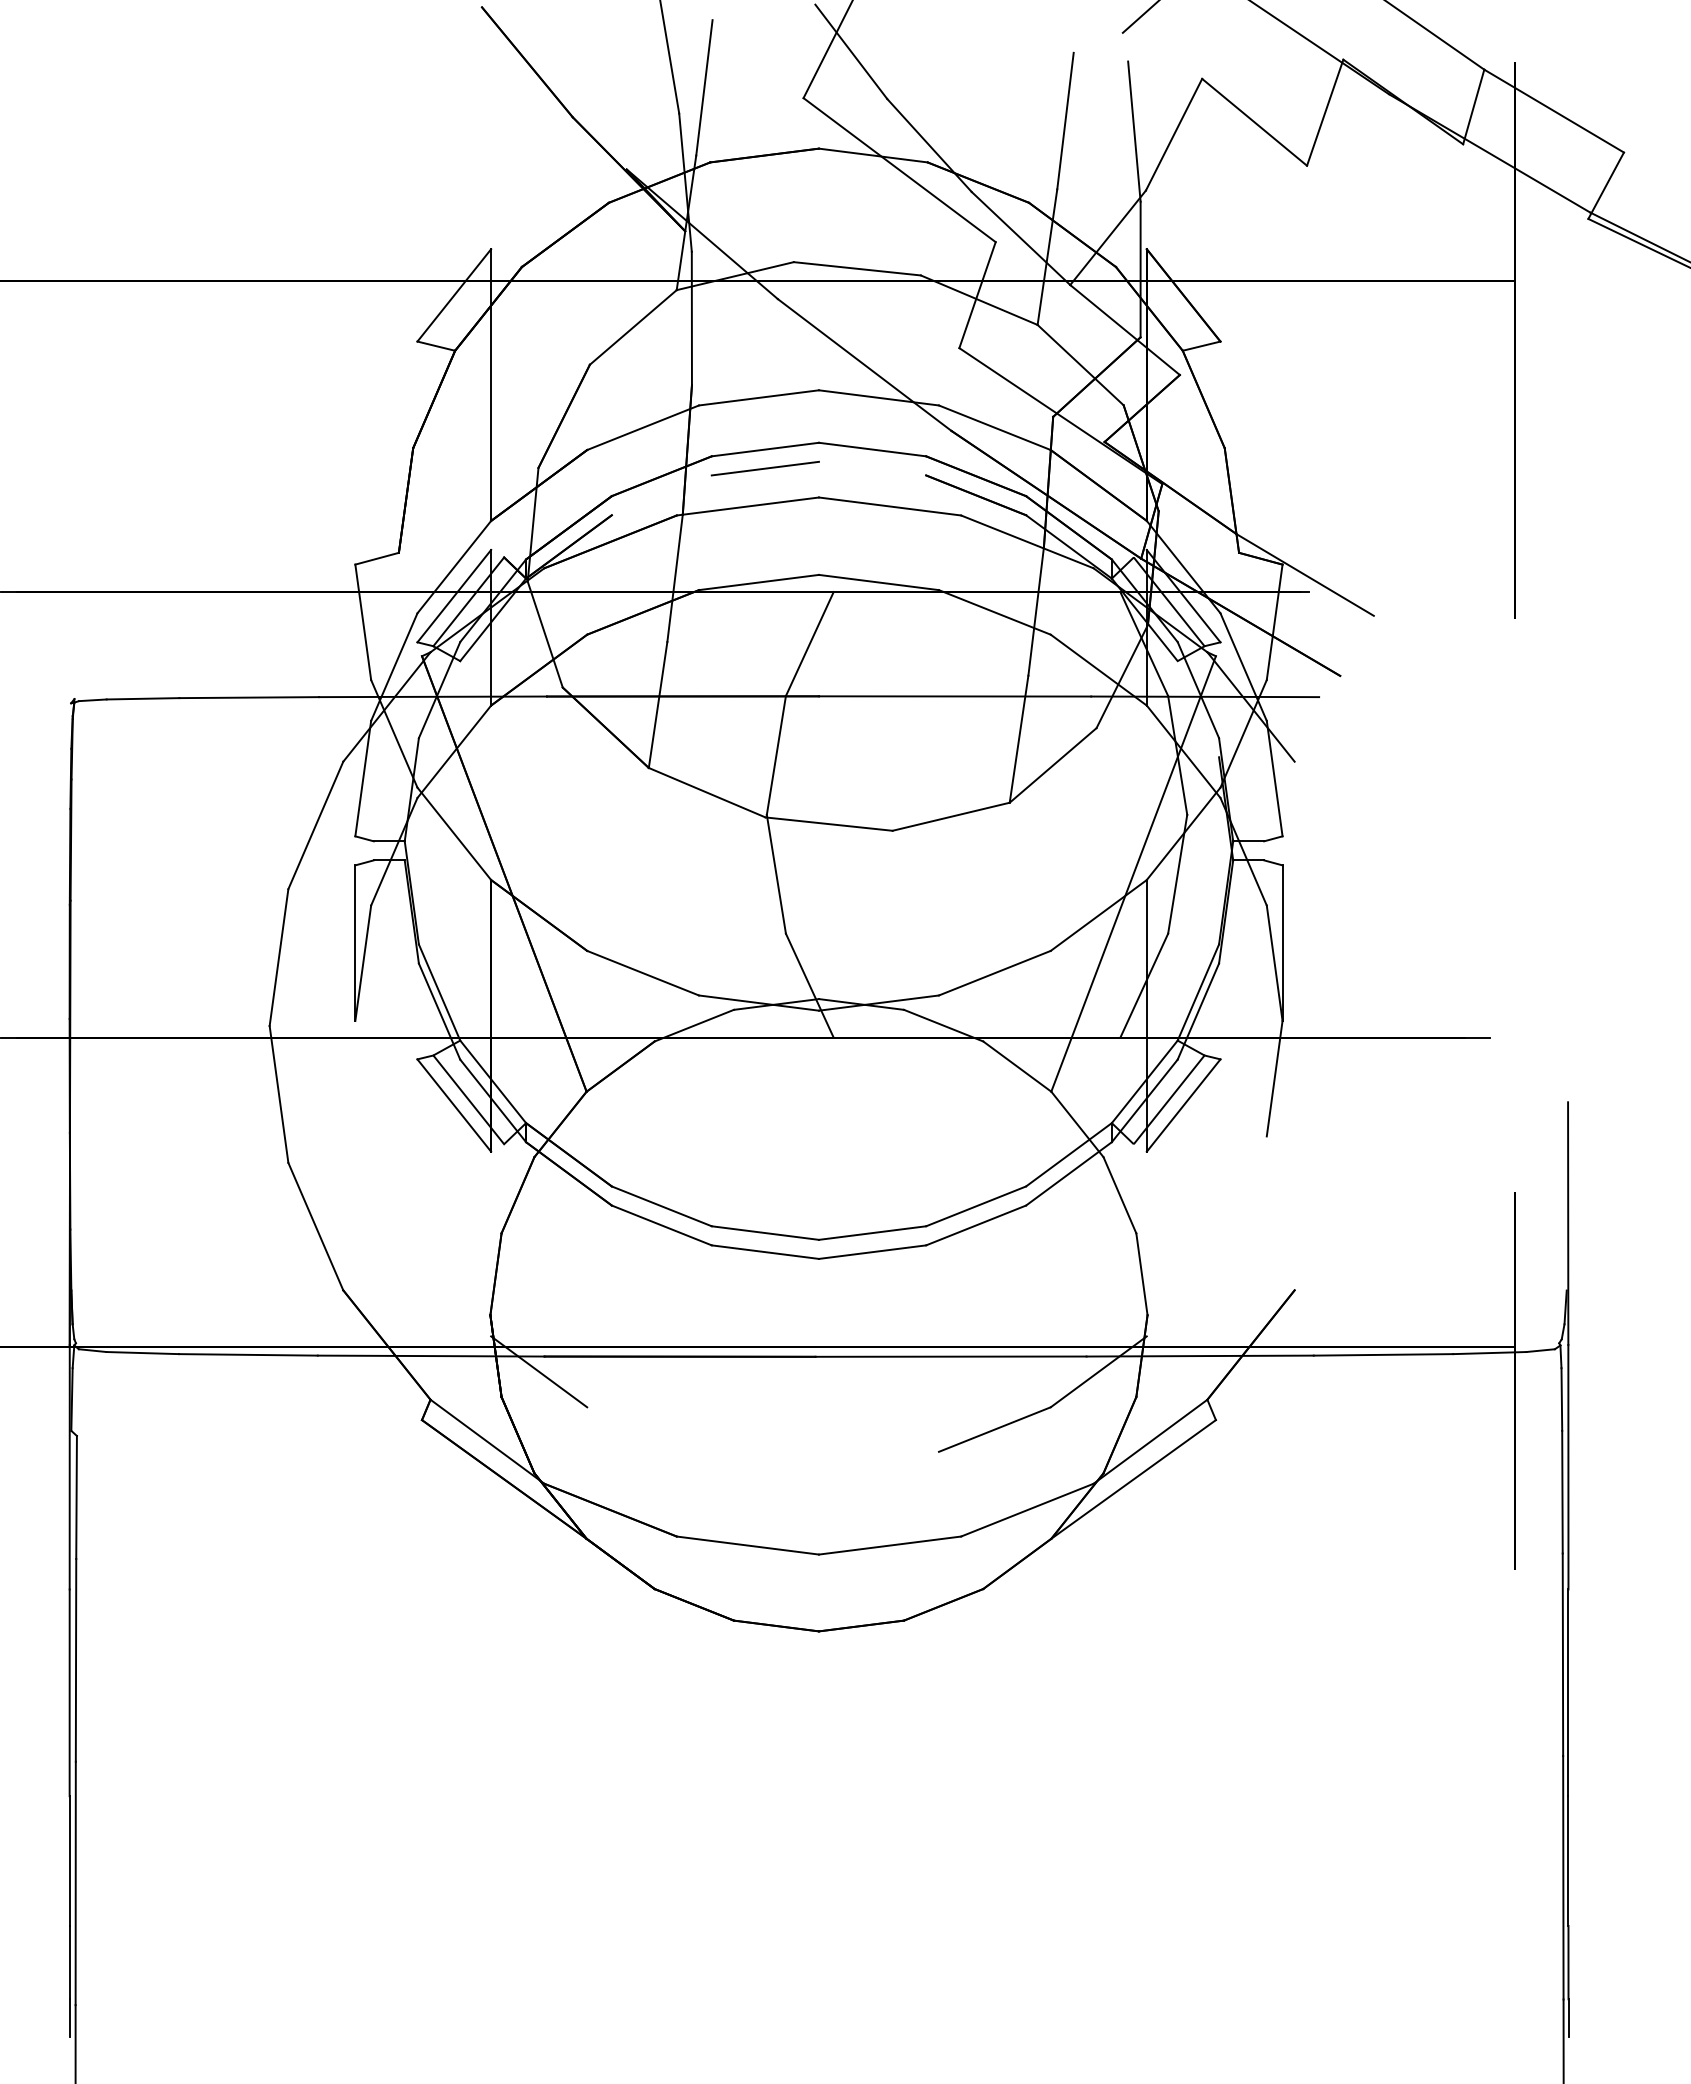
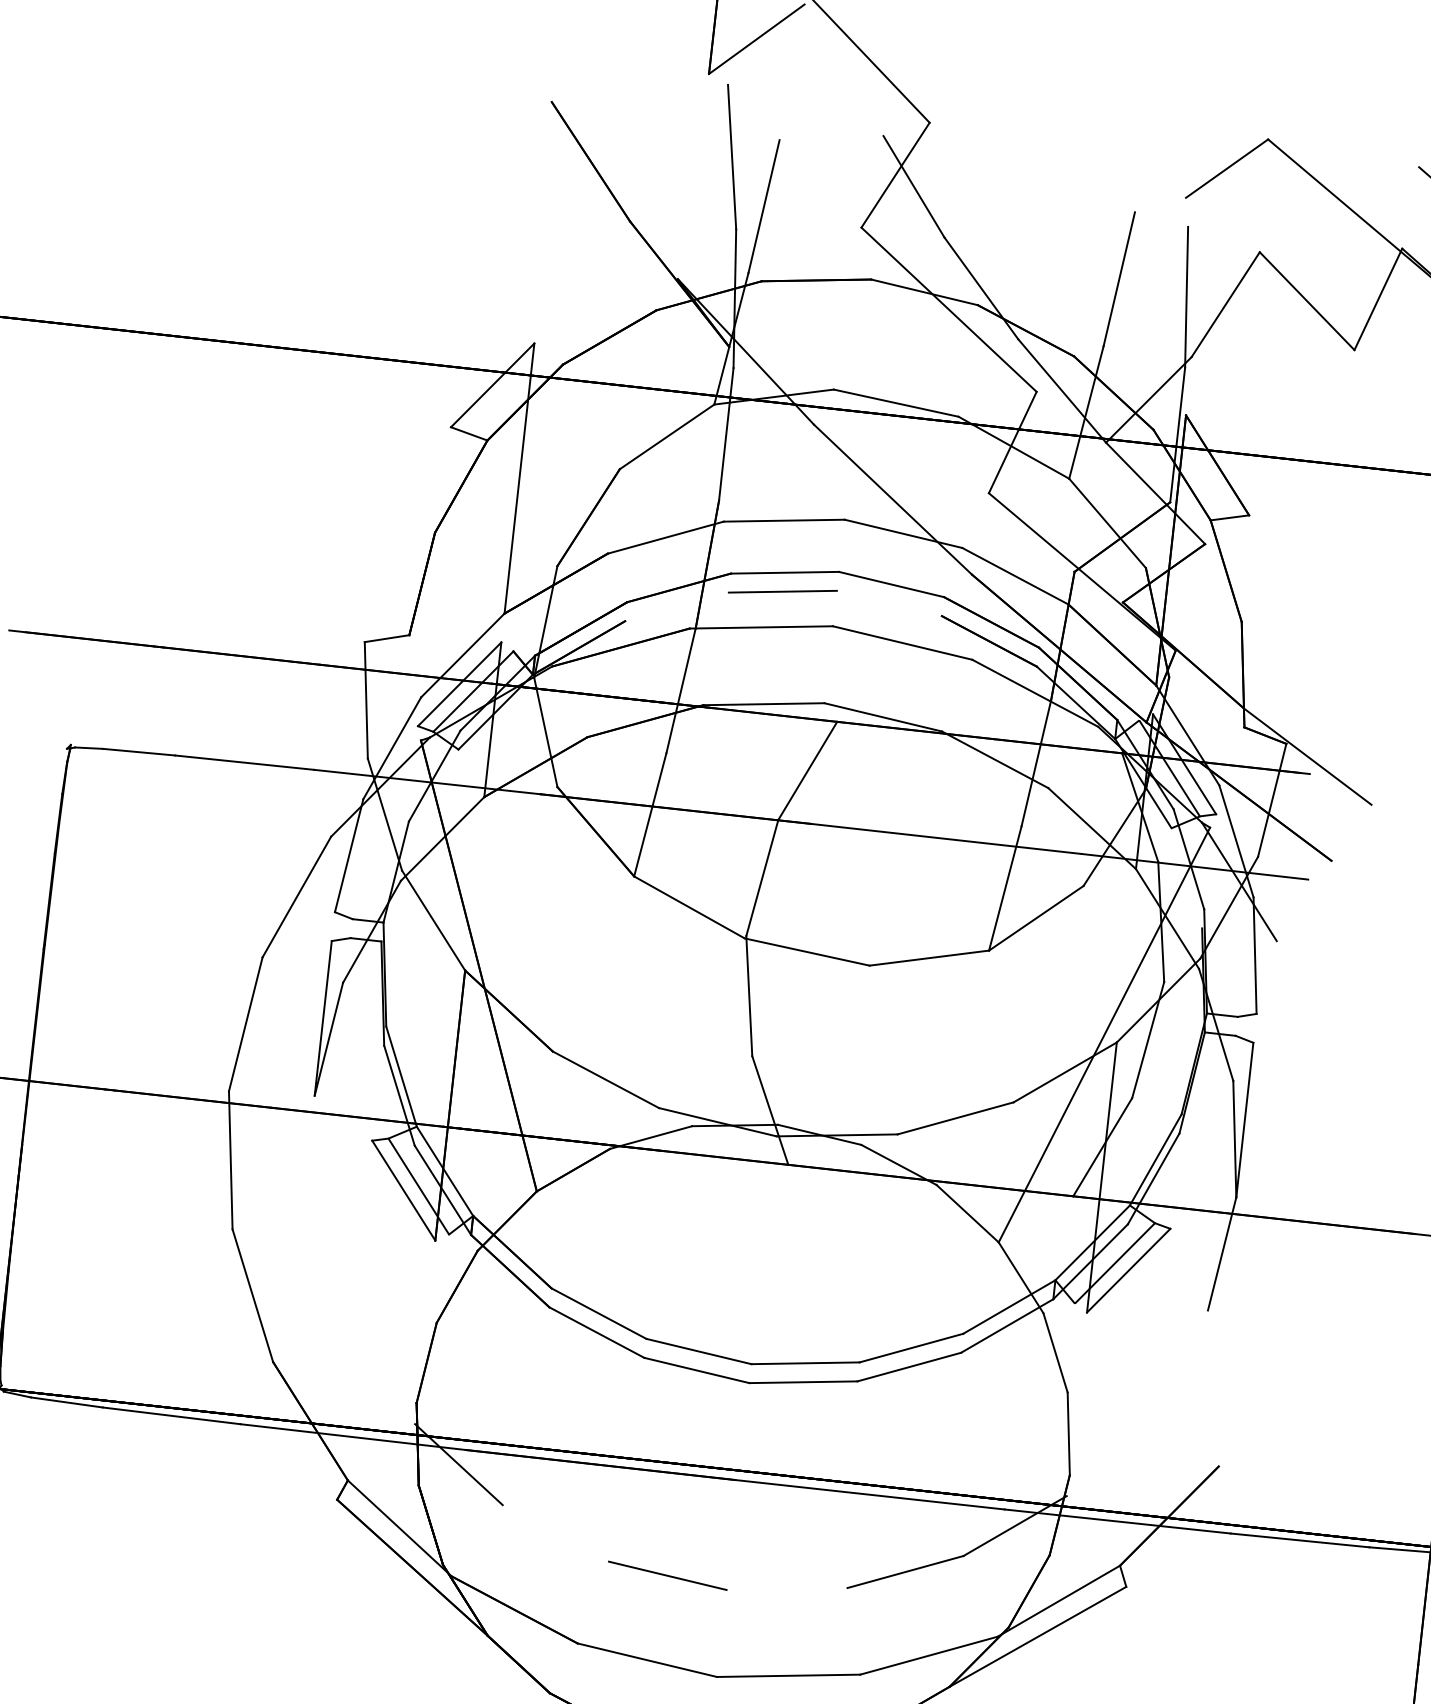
line: (758, 1458) -> (667, 1574), added

